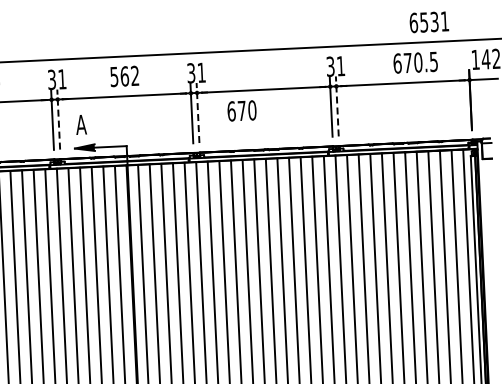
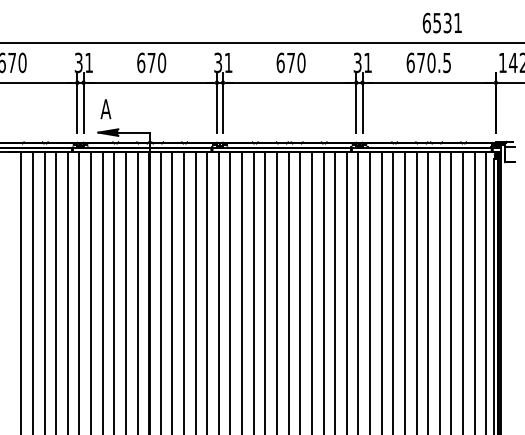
text: (428, 21) -> (441, 22), moved
text: (415, 62) -> (428, 62), moved
text: (124, 76) -> (151, 62), 562 -> 670
line: (337, 106) -> (362, 102), dashed -> solid
text: (241, 110) -> (290, 62), moved
line: (198, 112) -> (223, 102), dashed -> solid
line: (58, 119) -> (83, 102), dashed -> solid

